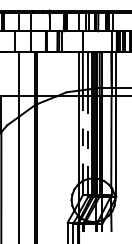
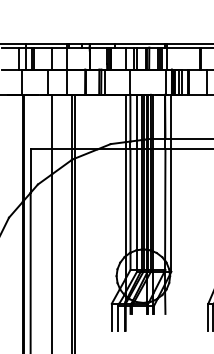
line: (88, 138) -> (137, 200), dashed -> solid
line: (82, 139) -> (130, 201), dashed -> solid

